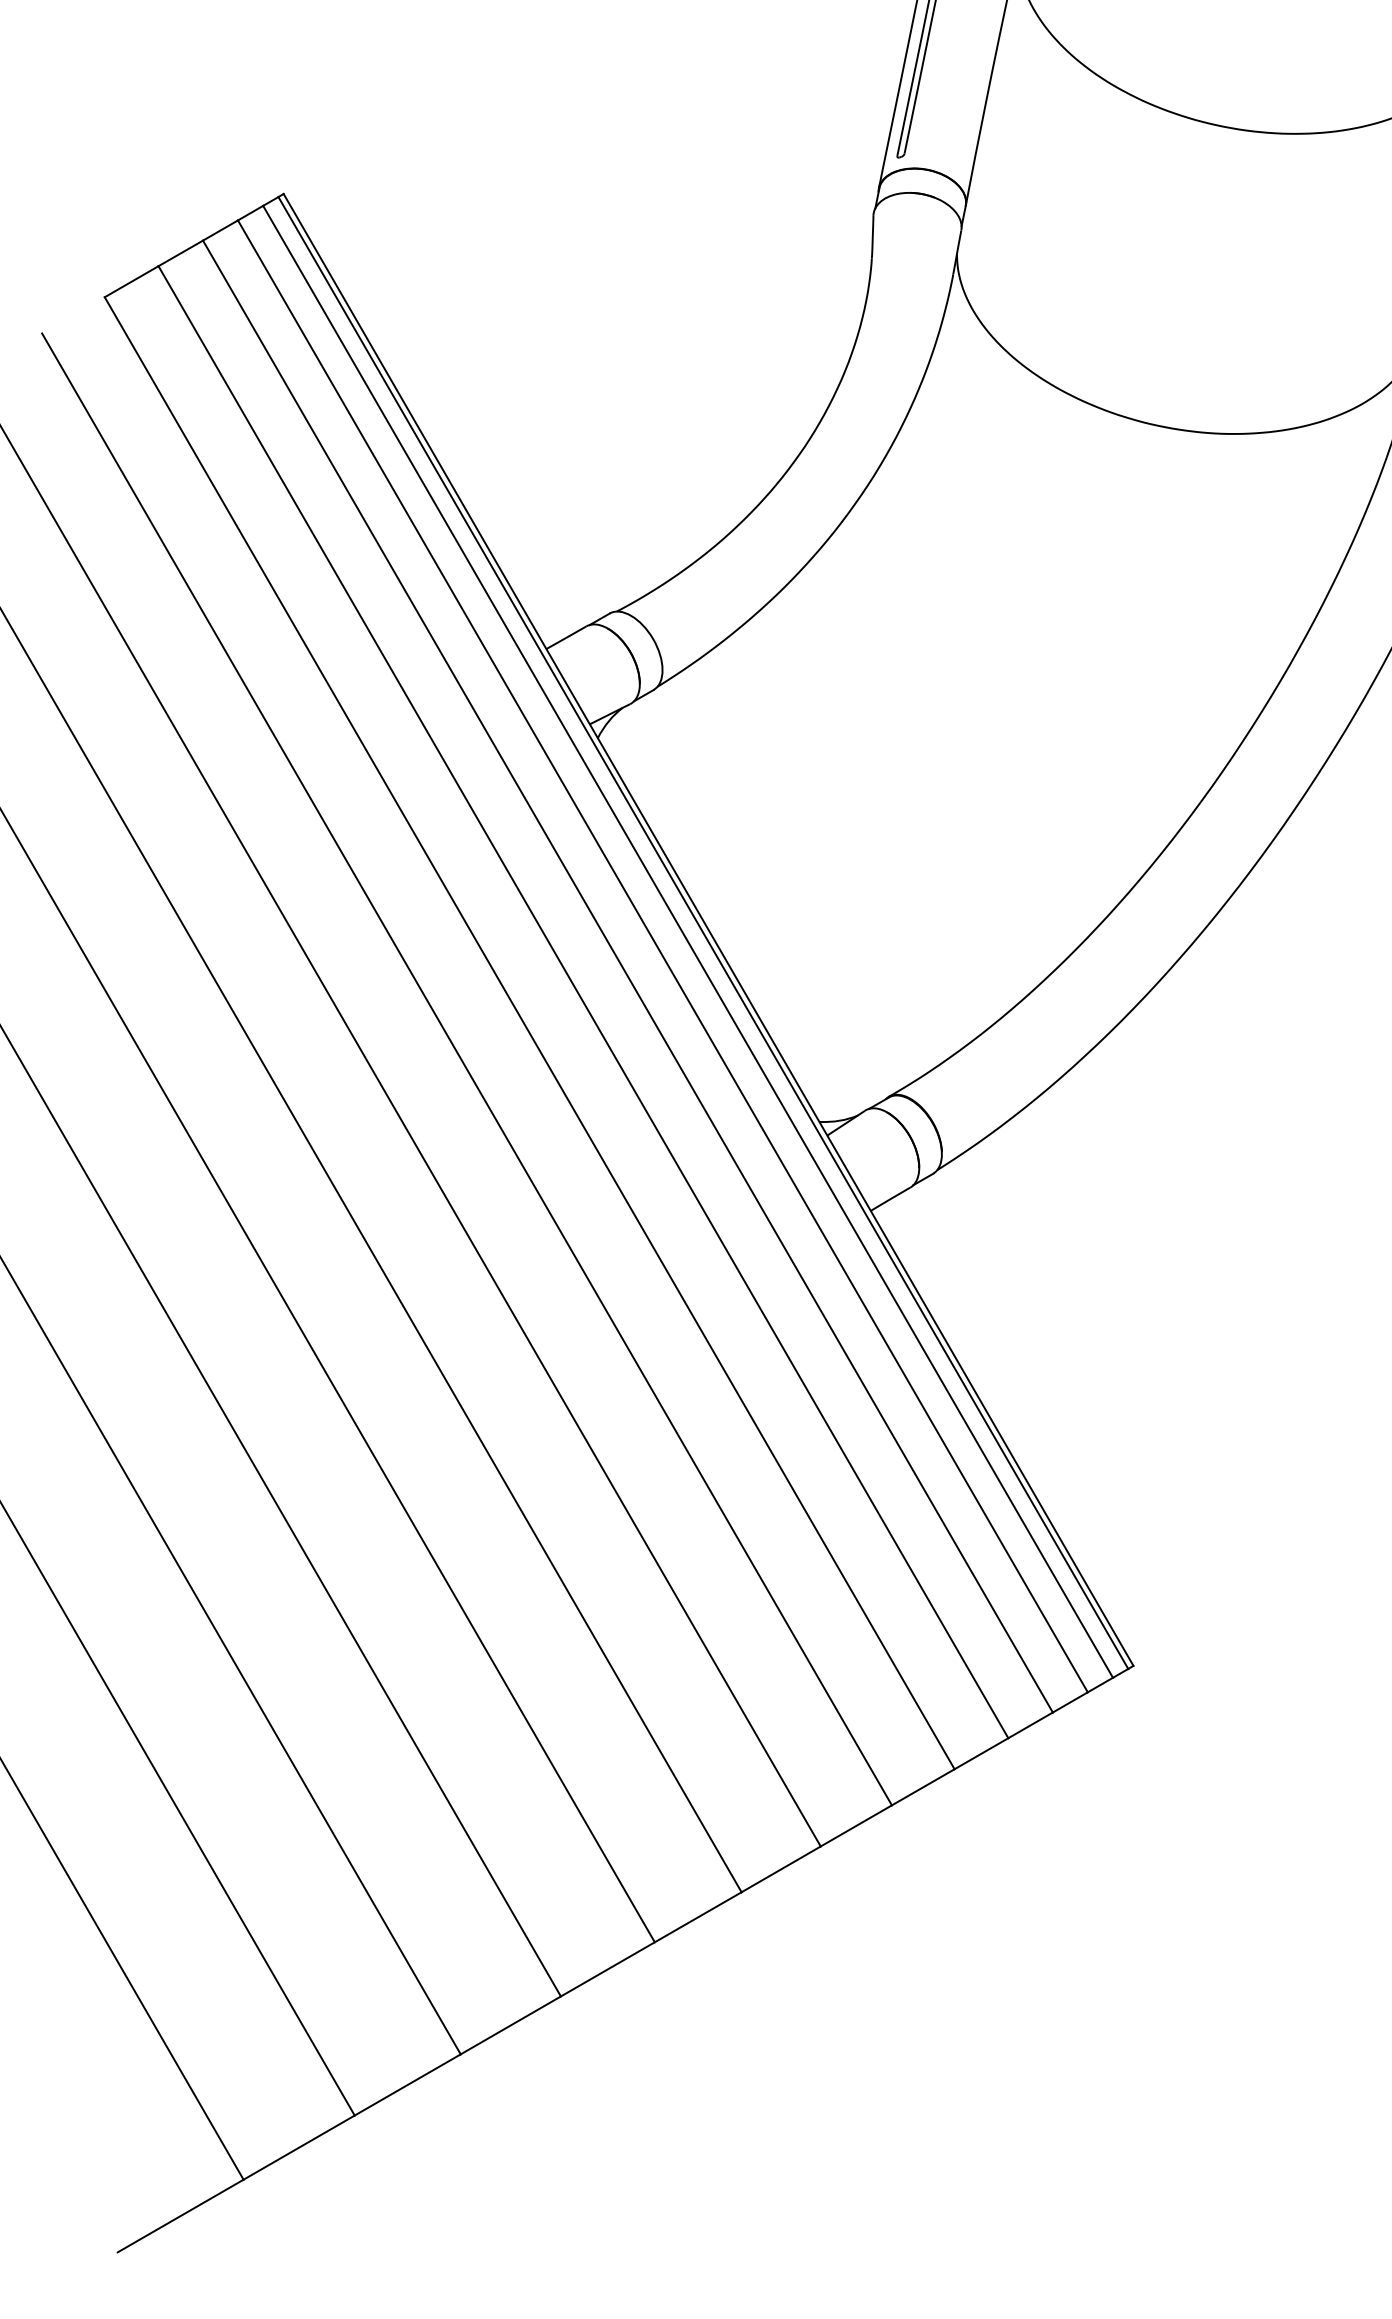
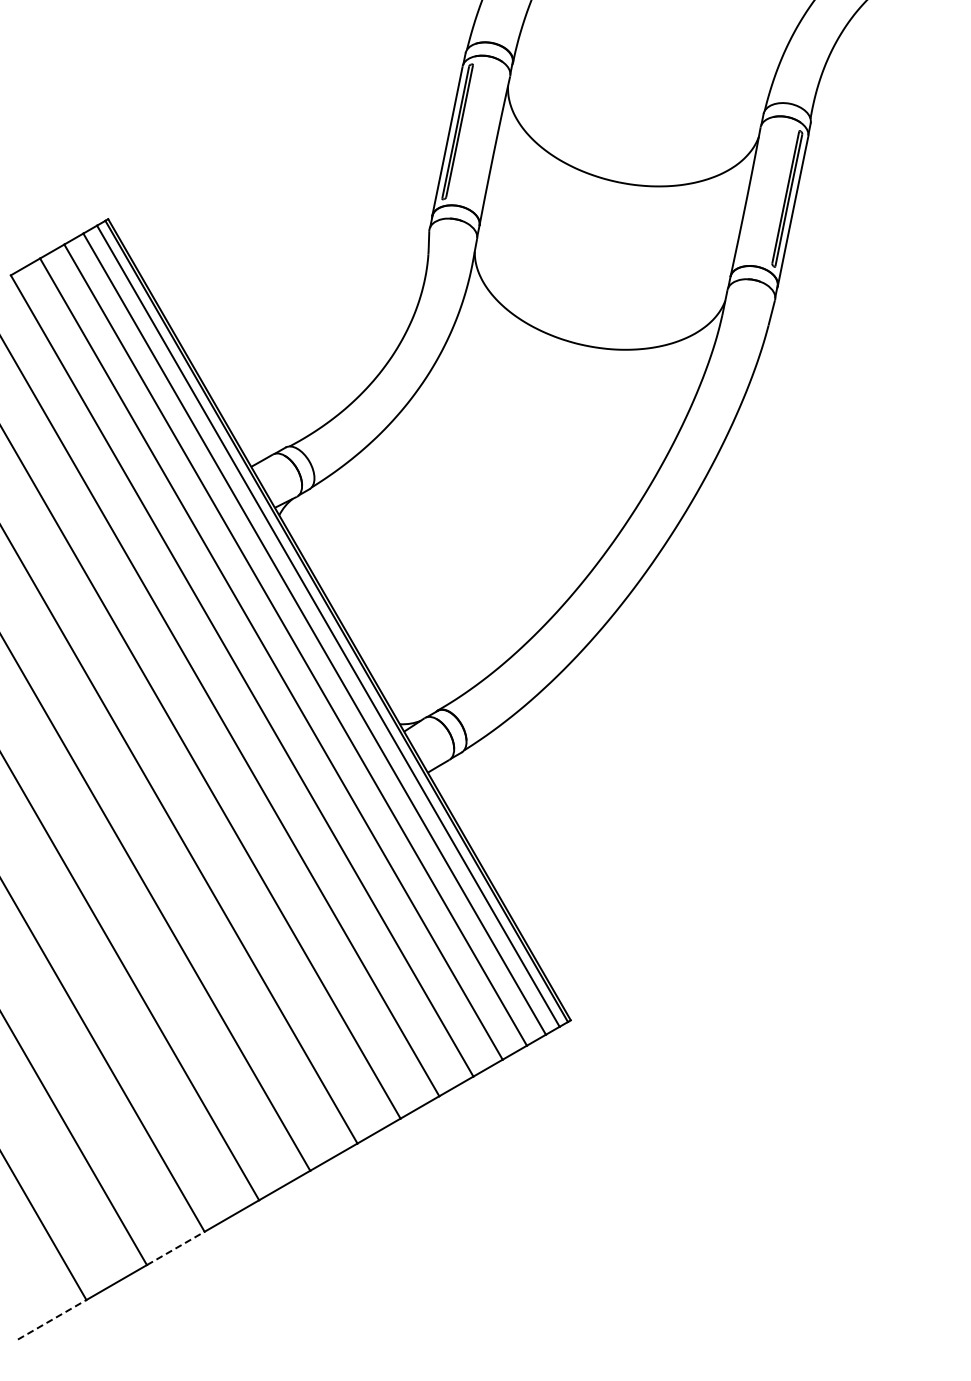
line: (409, 2085) -> (176, 1248), solid -> dashed
line: (181, 2215) -> (52, 1319), solid -> dashed

